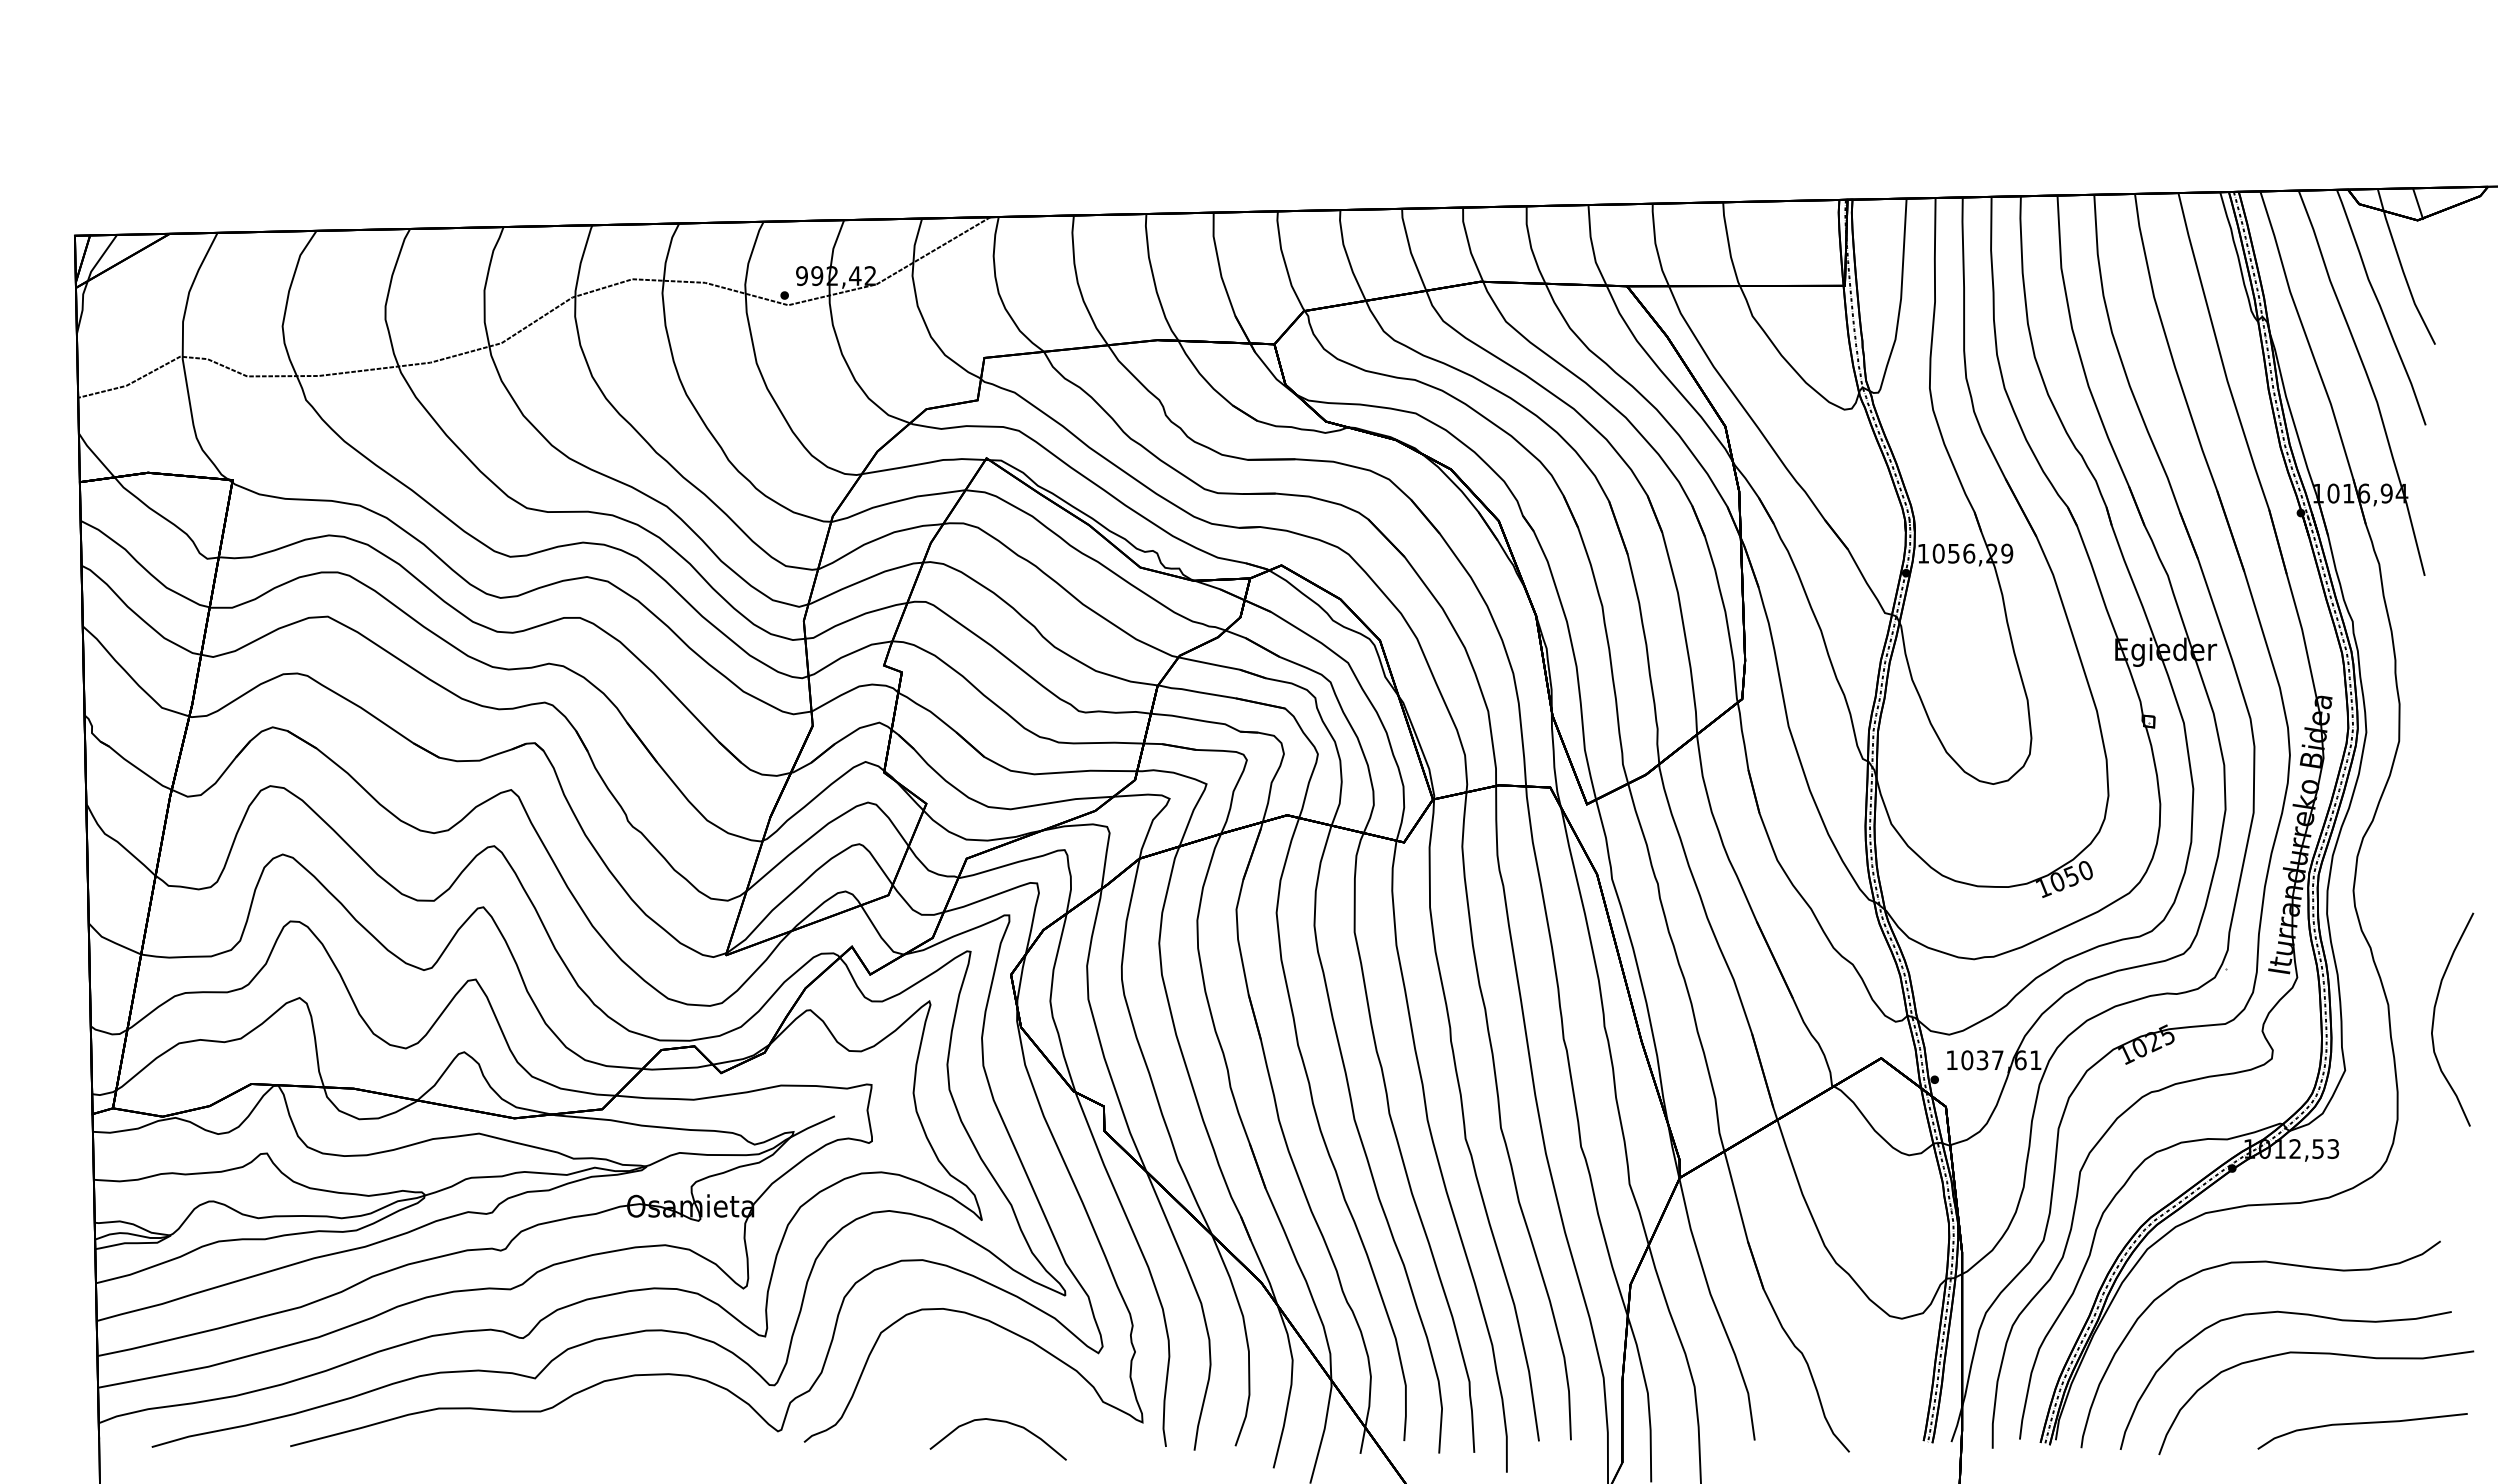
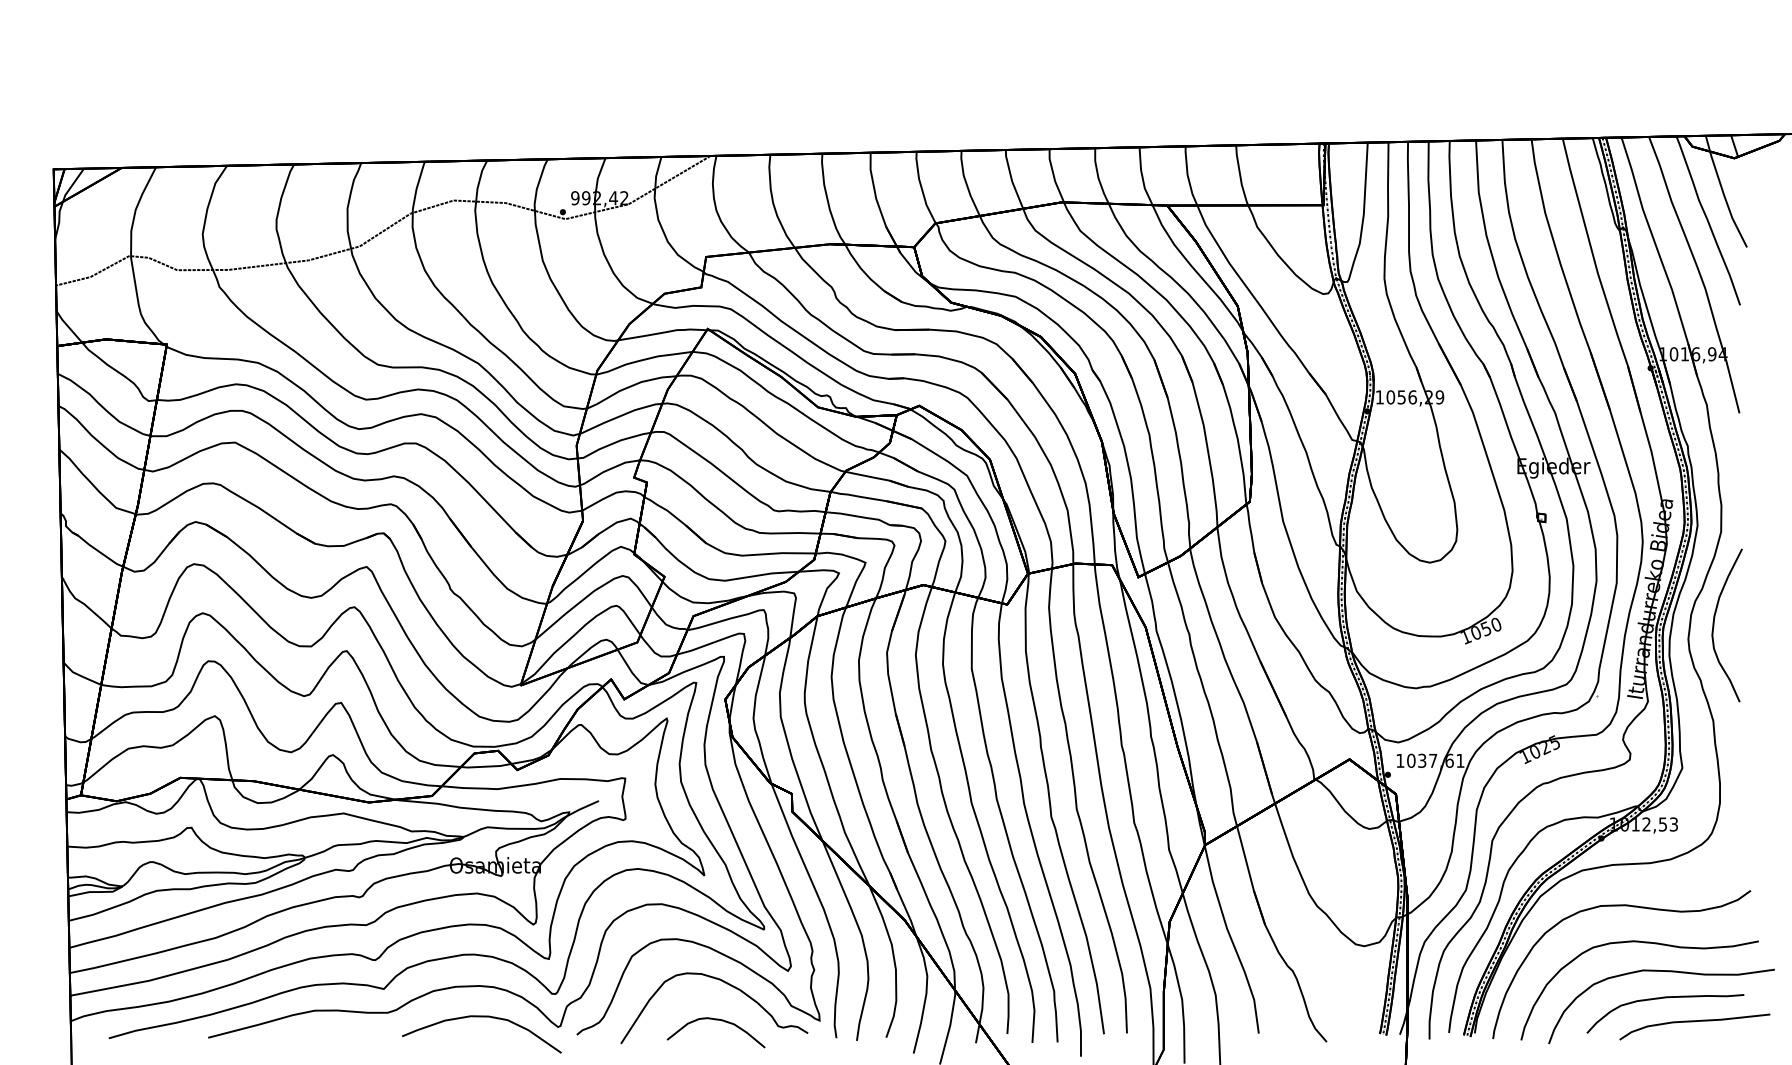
curve: (2434, 1019) -> (1714, 625), moved
curve: (1011, 1370) -> (725, 983), added
curve: (2320, 1391) -> (1664, 998), added
curve: (671, 1417) -> (481, 1017), added

